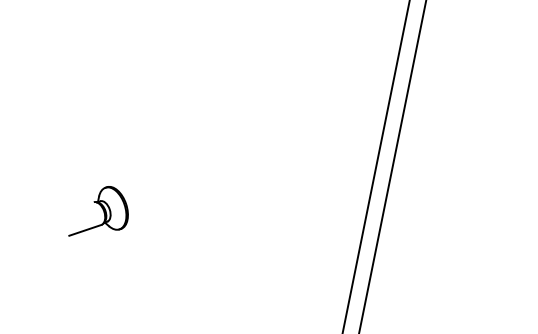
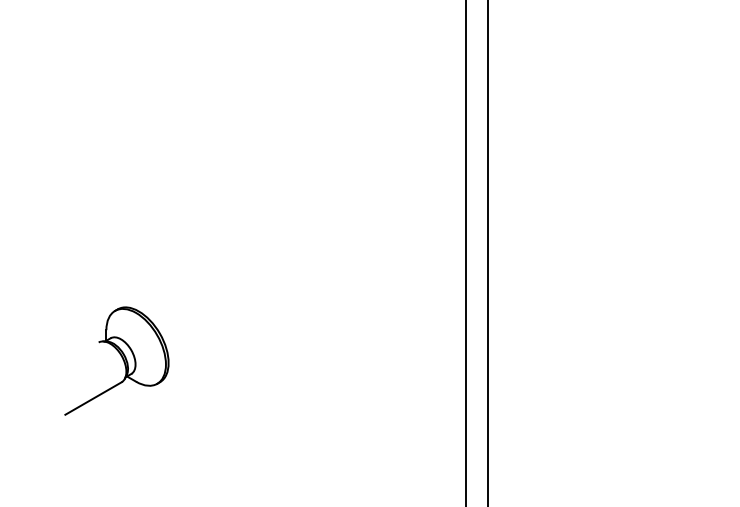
part: (101, 213) -> (116, 360), size x1.43

